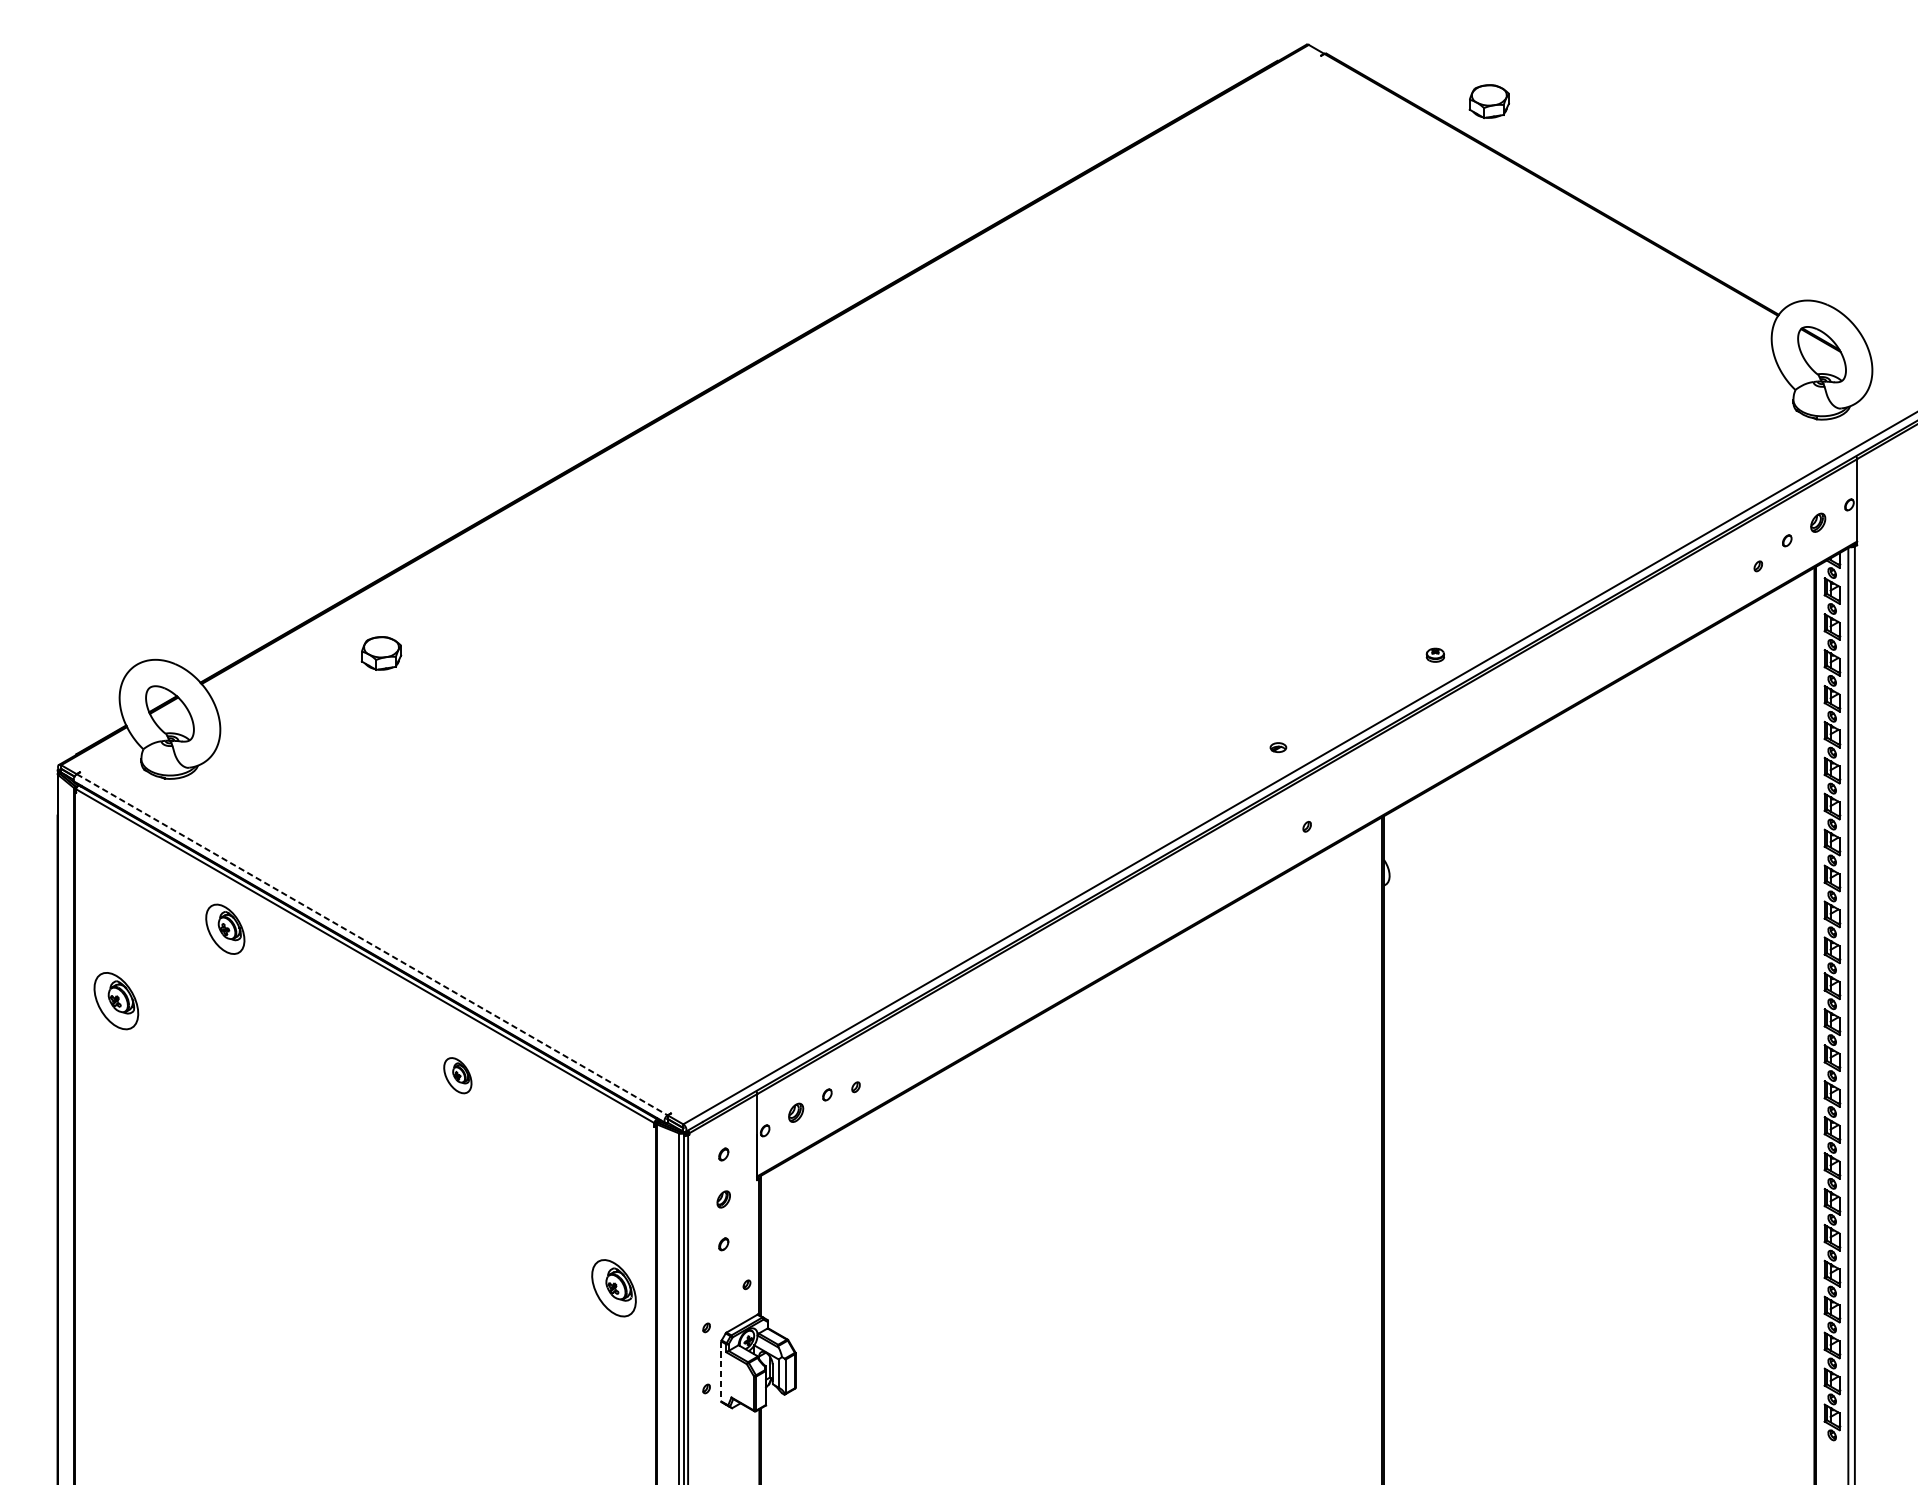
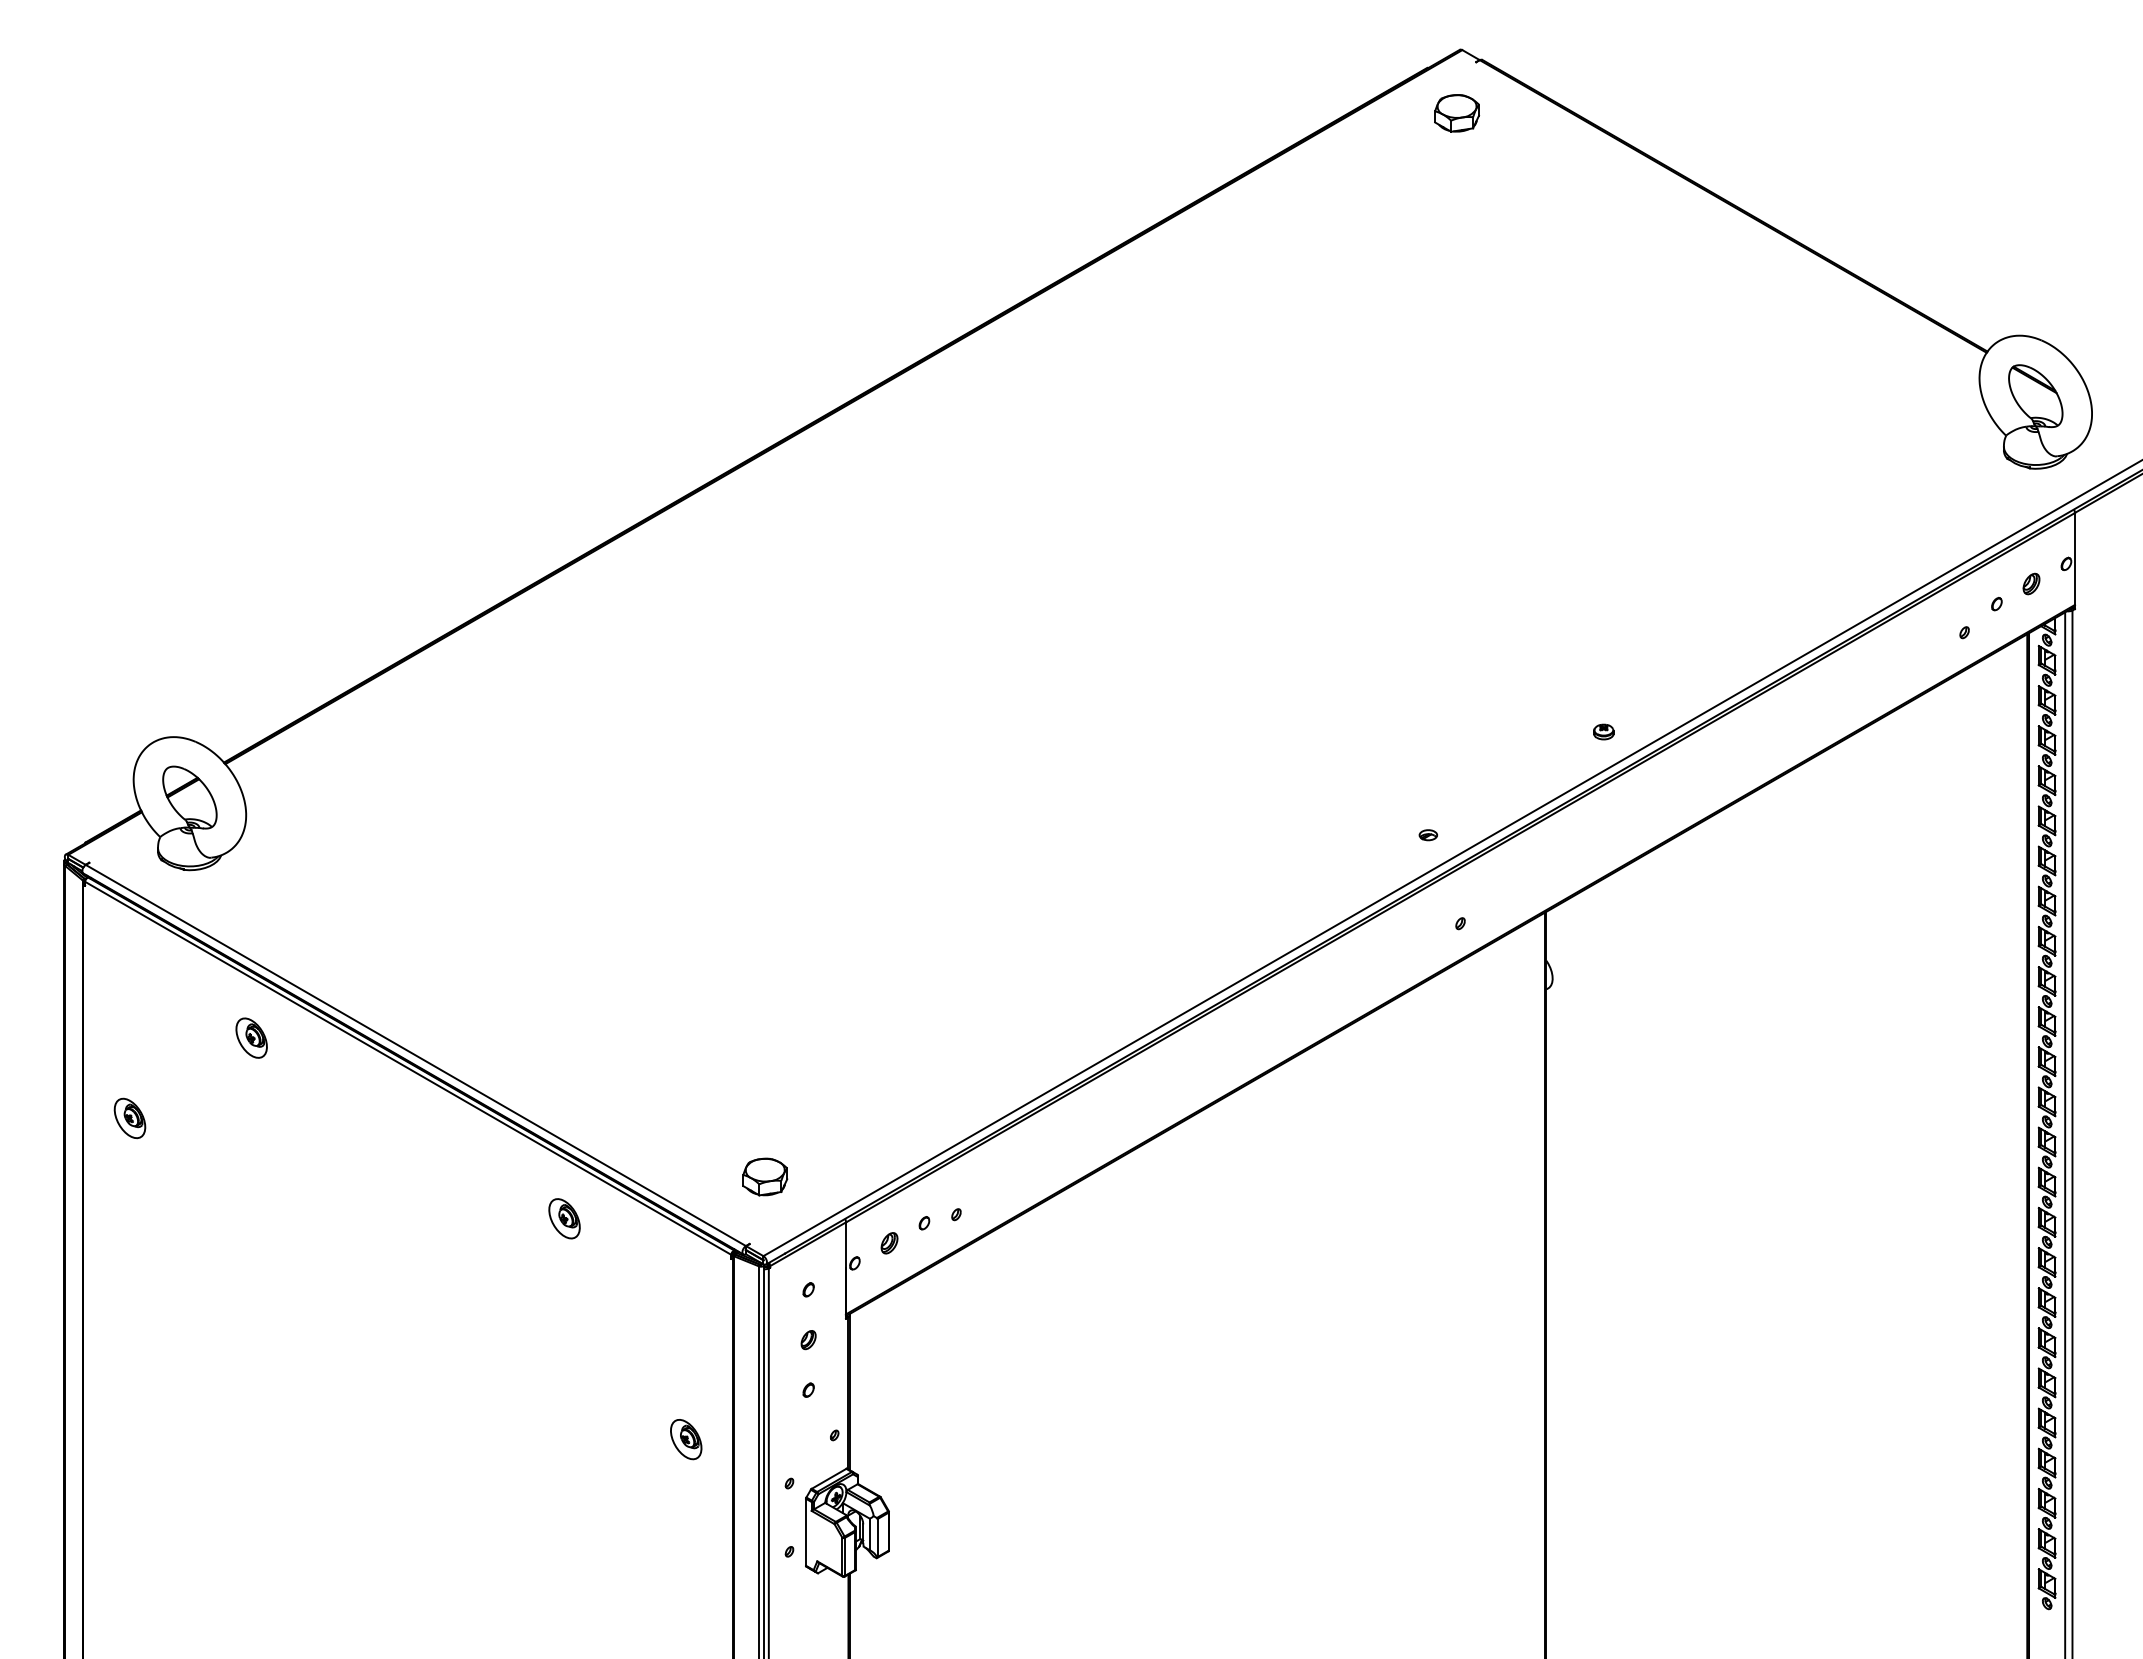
part: (1488, 101) -> (1456, 113), moved
part: (381, 653) -> (765, 1176), moved
part: (225, 928) -> (251, 1037), size x0.71
line: (372, 944) -> (416, 1055), dashed -> solid
part: (115, 1001) -> (129, 1118), size x0.62
part: (457, 1075) -> (564, 1218), moved
part: (614, 1288) -> (686, 1439), size x0.62
line: (721, 1371) -> (806, 1532), dashed -> solid

